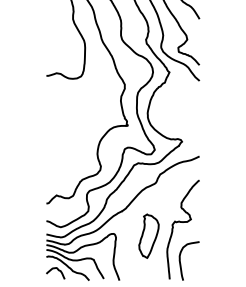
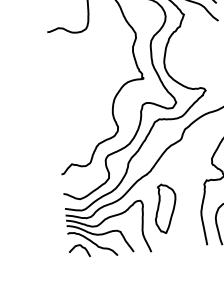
part: (148, 235) -> (165, 207), moved

